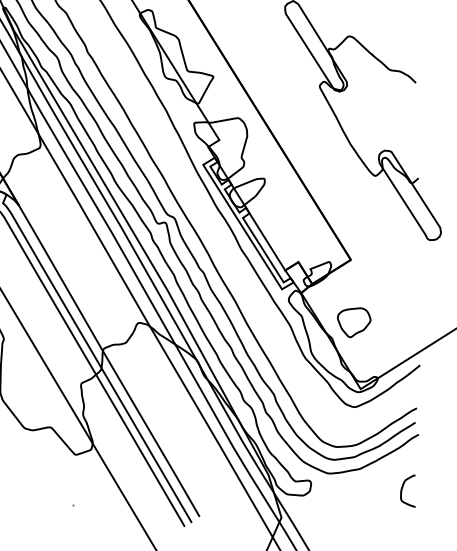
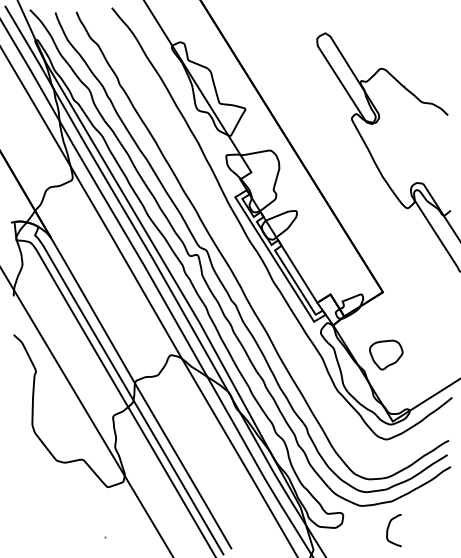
curve: (403, 488) -> (389, 527), moved

